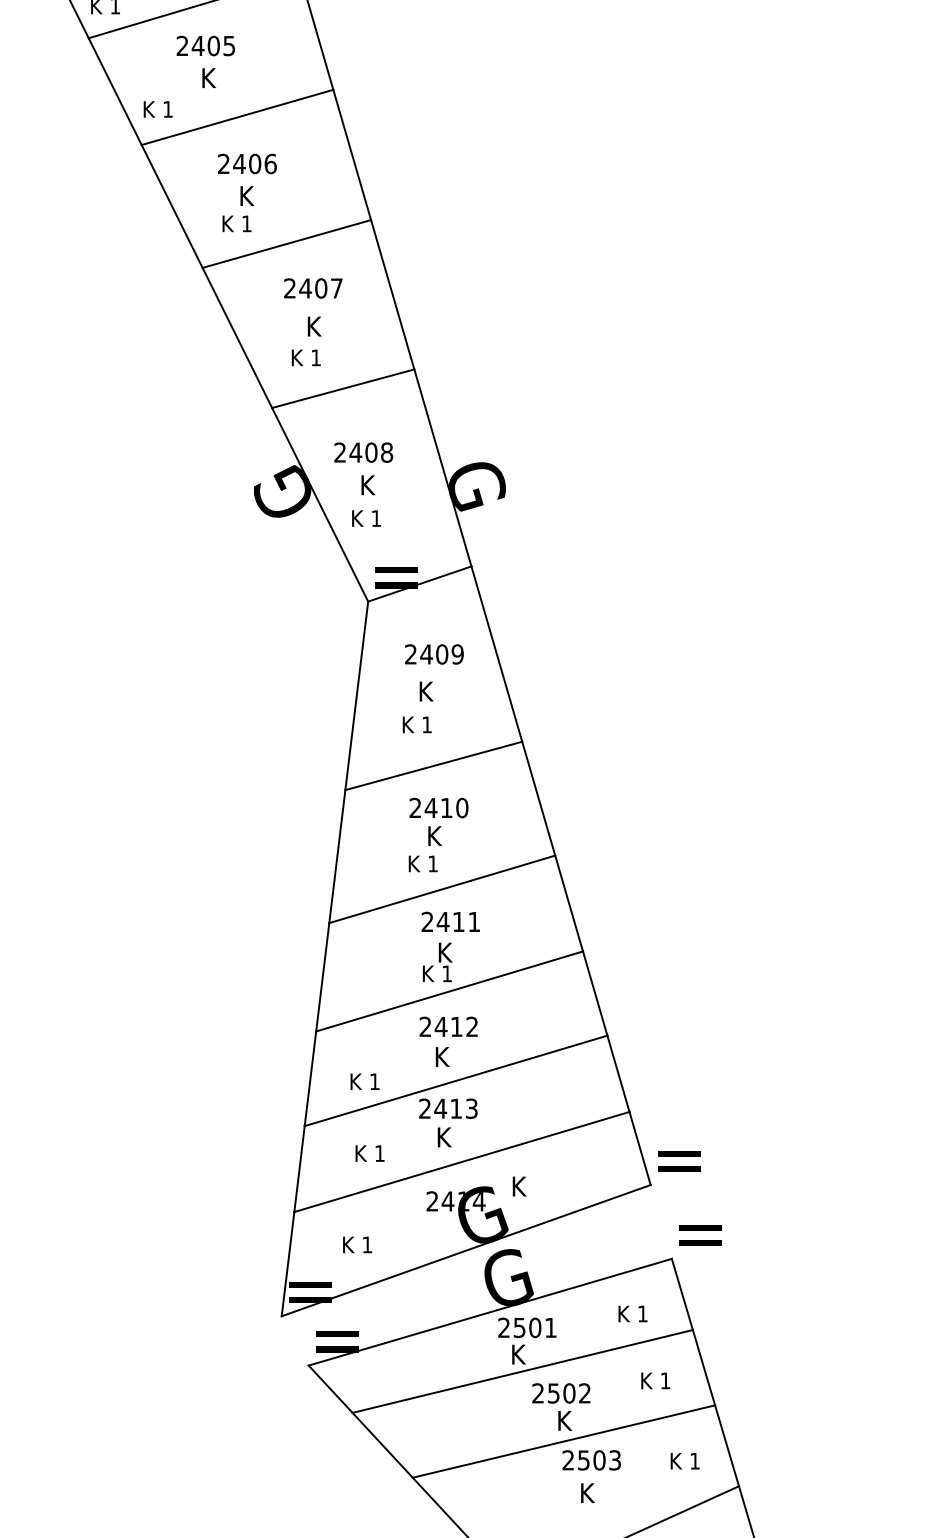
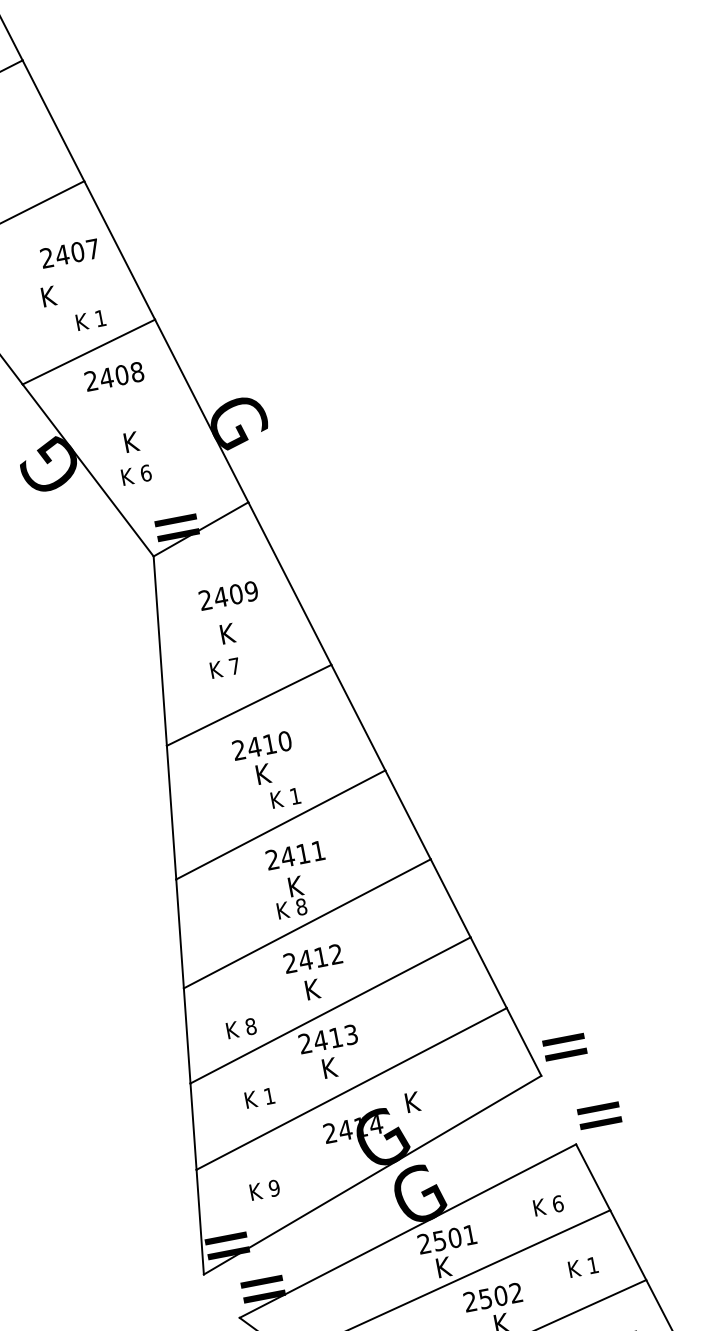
text: (313, 288) -> (70, 253), moved
text: (305, 357) -> (90, 320), moved
text: (363, 452) -> (114, 376), moved
text: (376, 518) -> (146, 473), 1 -> 6
text: (426, 724) -> (234, 666), 1 -> 7
text: (422, 863) -> (284, 797), moved
text: (447, 973) -> (301, 906), 1 -> 8
text: (374, 1081) -> (250, 1026), 1 -> 8
text: (367, 1244) -> (274, 1187), 1 -> 9
text: (642, 1313) -> (557, 1203), 1 -> 6

